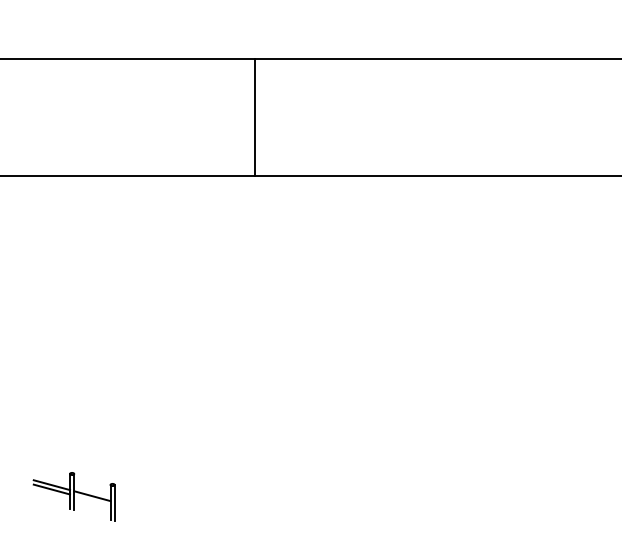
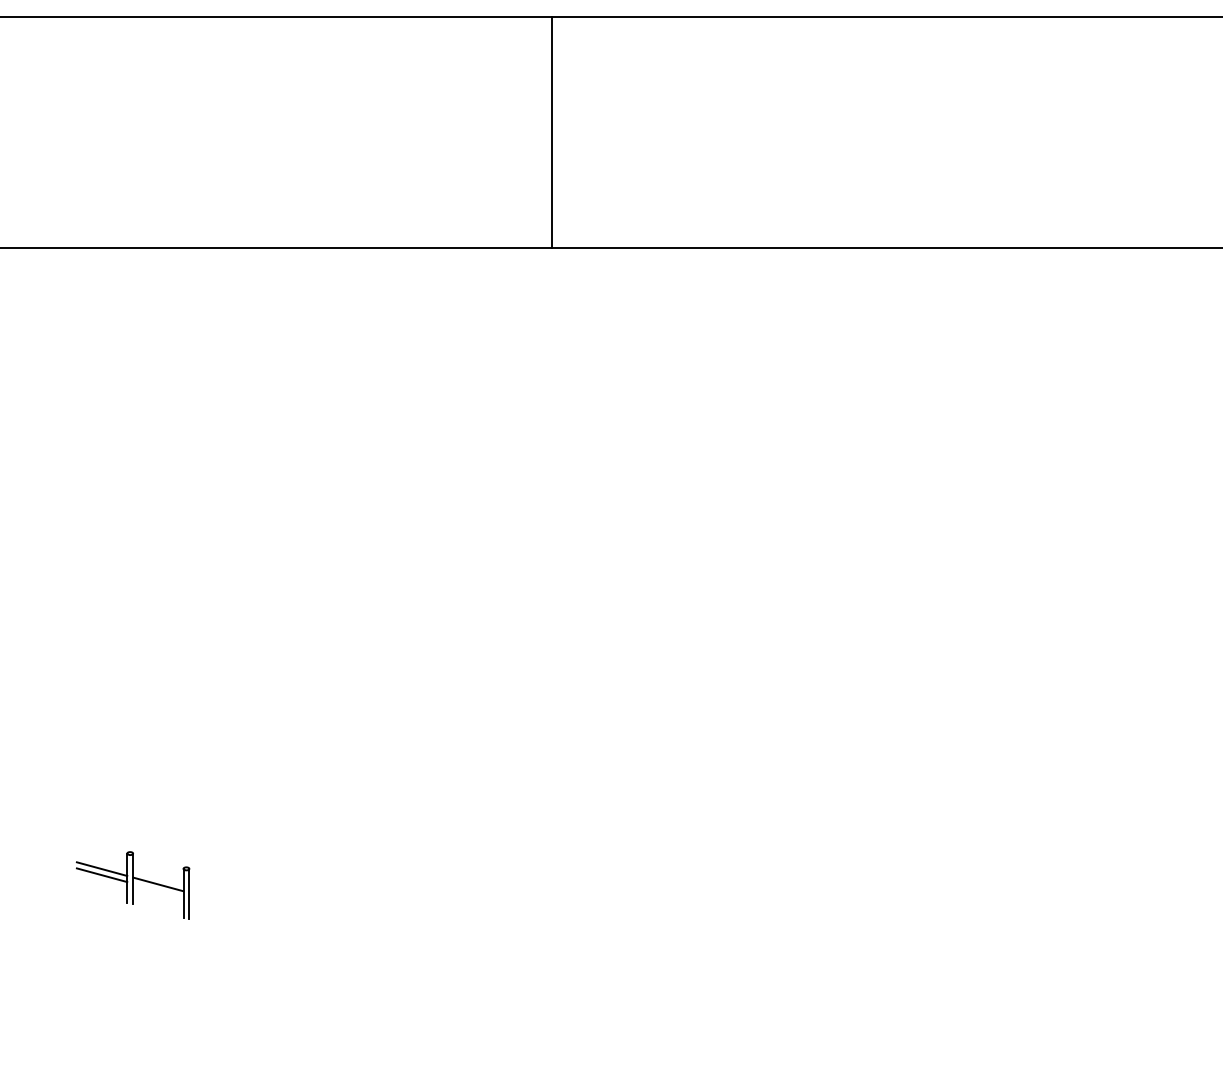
line: (255, 117) -> (552, 132), moved
part: (73, 496) -> (131, 884), size x0.7

